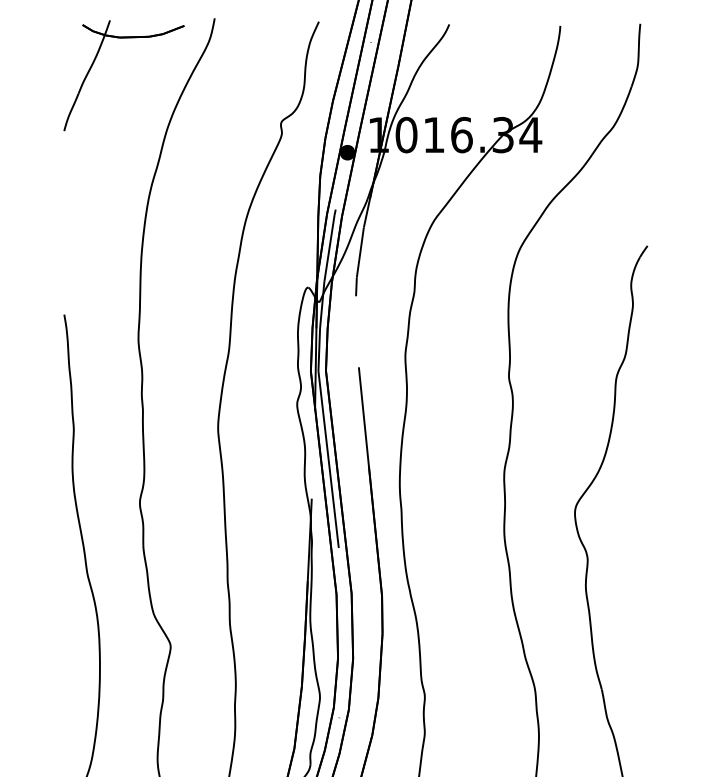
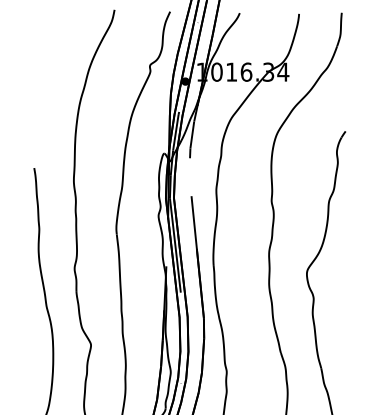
part: (96, 60) -> (51, 32), removed

